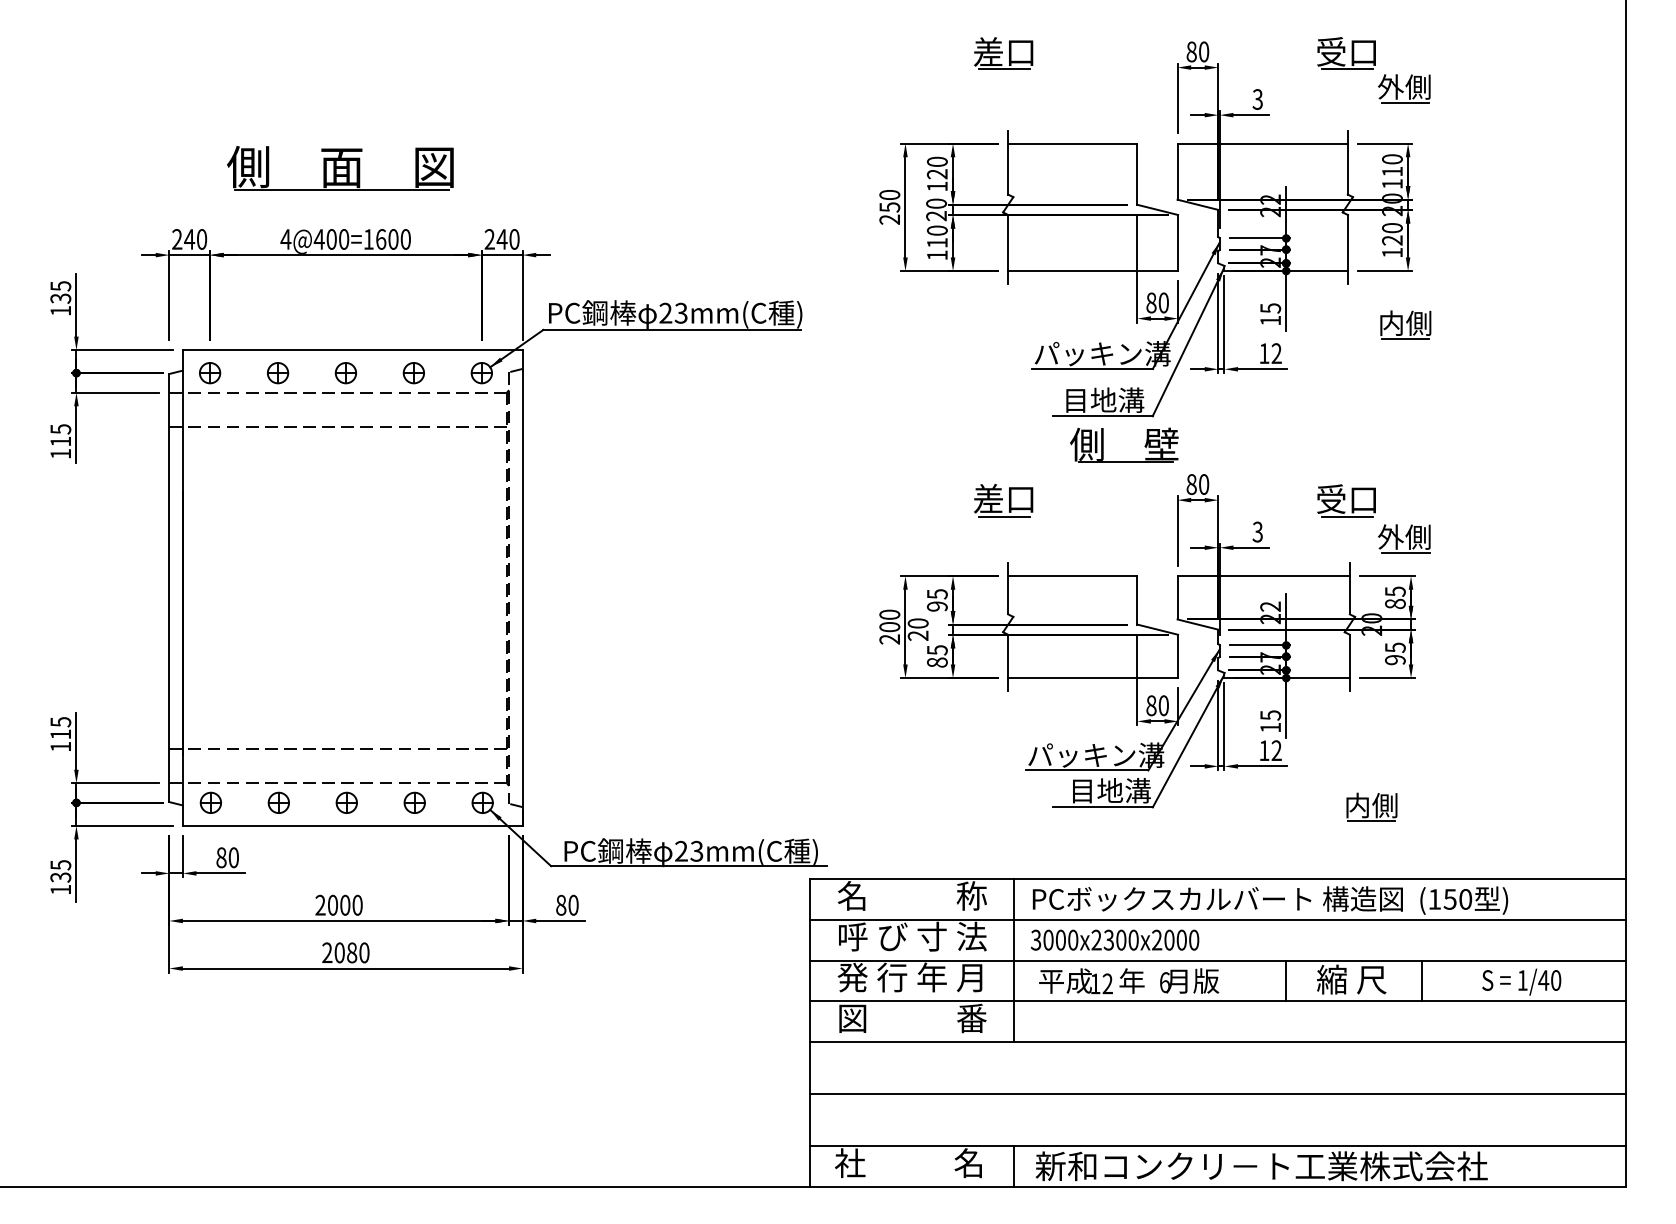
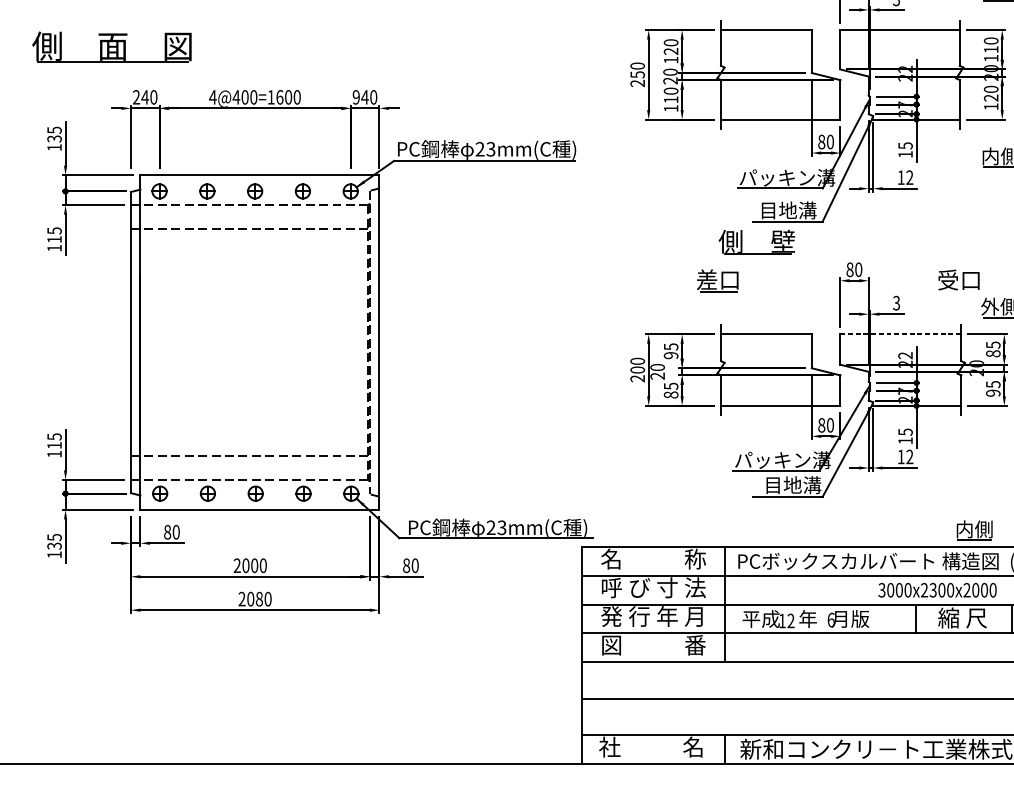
part: (340, 168) -> (112, 47), moved
text: (489, 239) -> (356, 97), 240 -> 940
part: (1124, 461) -> (757, 253), moved
line: (1347, 516) -> (959, 292), removed
line: (1264, 576) -> (901, 334), solid -> dashed
part: (1371, 806) -> (974, 529), moved
text: (1115, 939) -> (937, 589), moved

